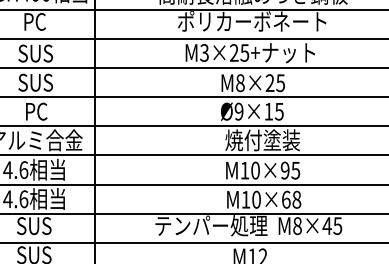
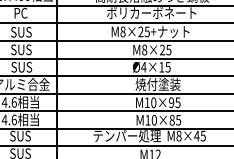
text: (203, 52) -> (122, 31), M3×25+ -> M8×25+
text: (35, 110) -> (21, 66), PC -> SUS
text: (238, 110) -> (143, 66), Ø9×15 -> Ø4×15
text: (291, 200) -> (175, 120), M10×68 -> M10×85

